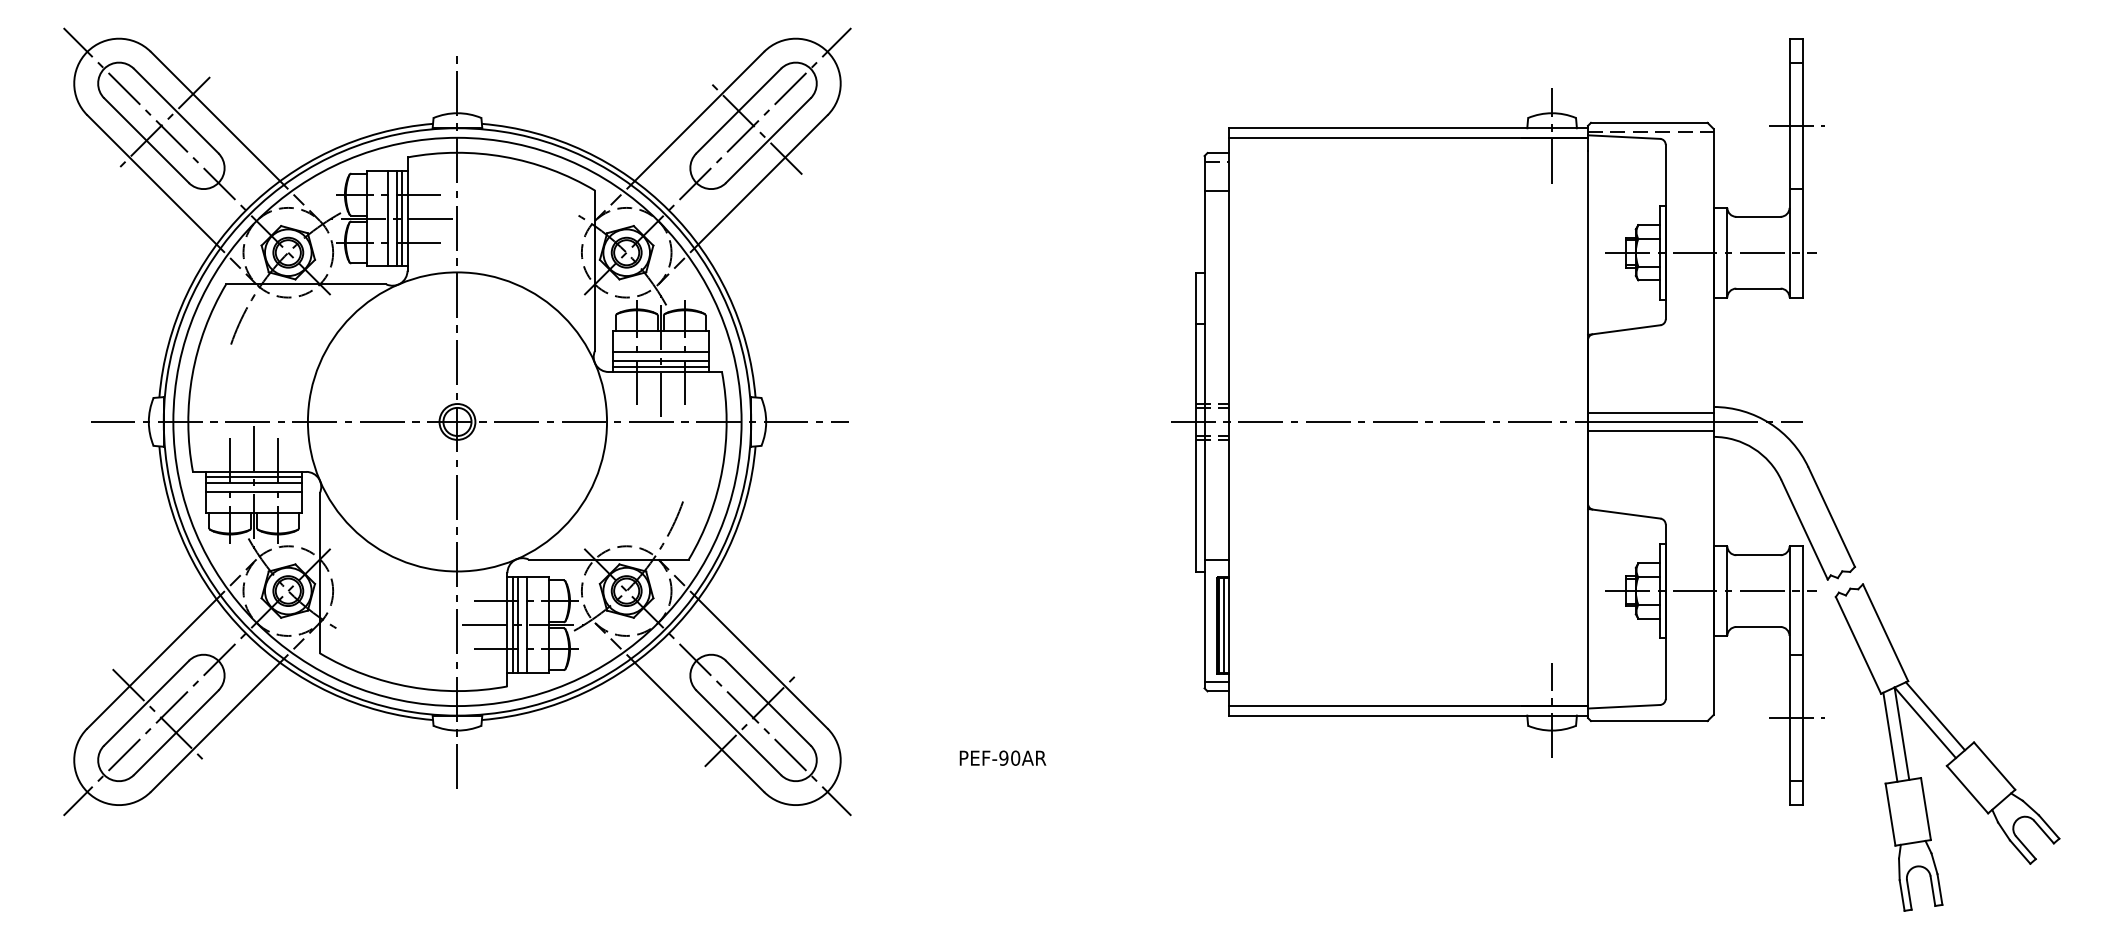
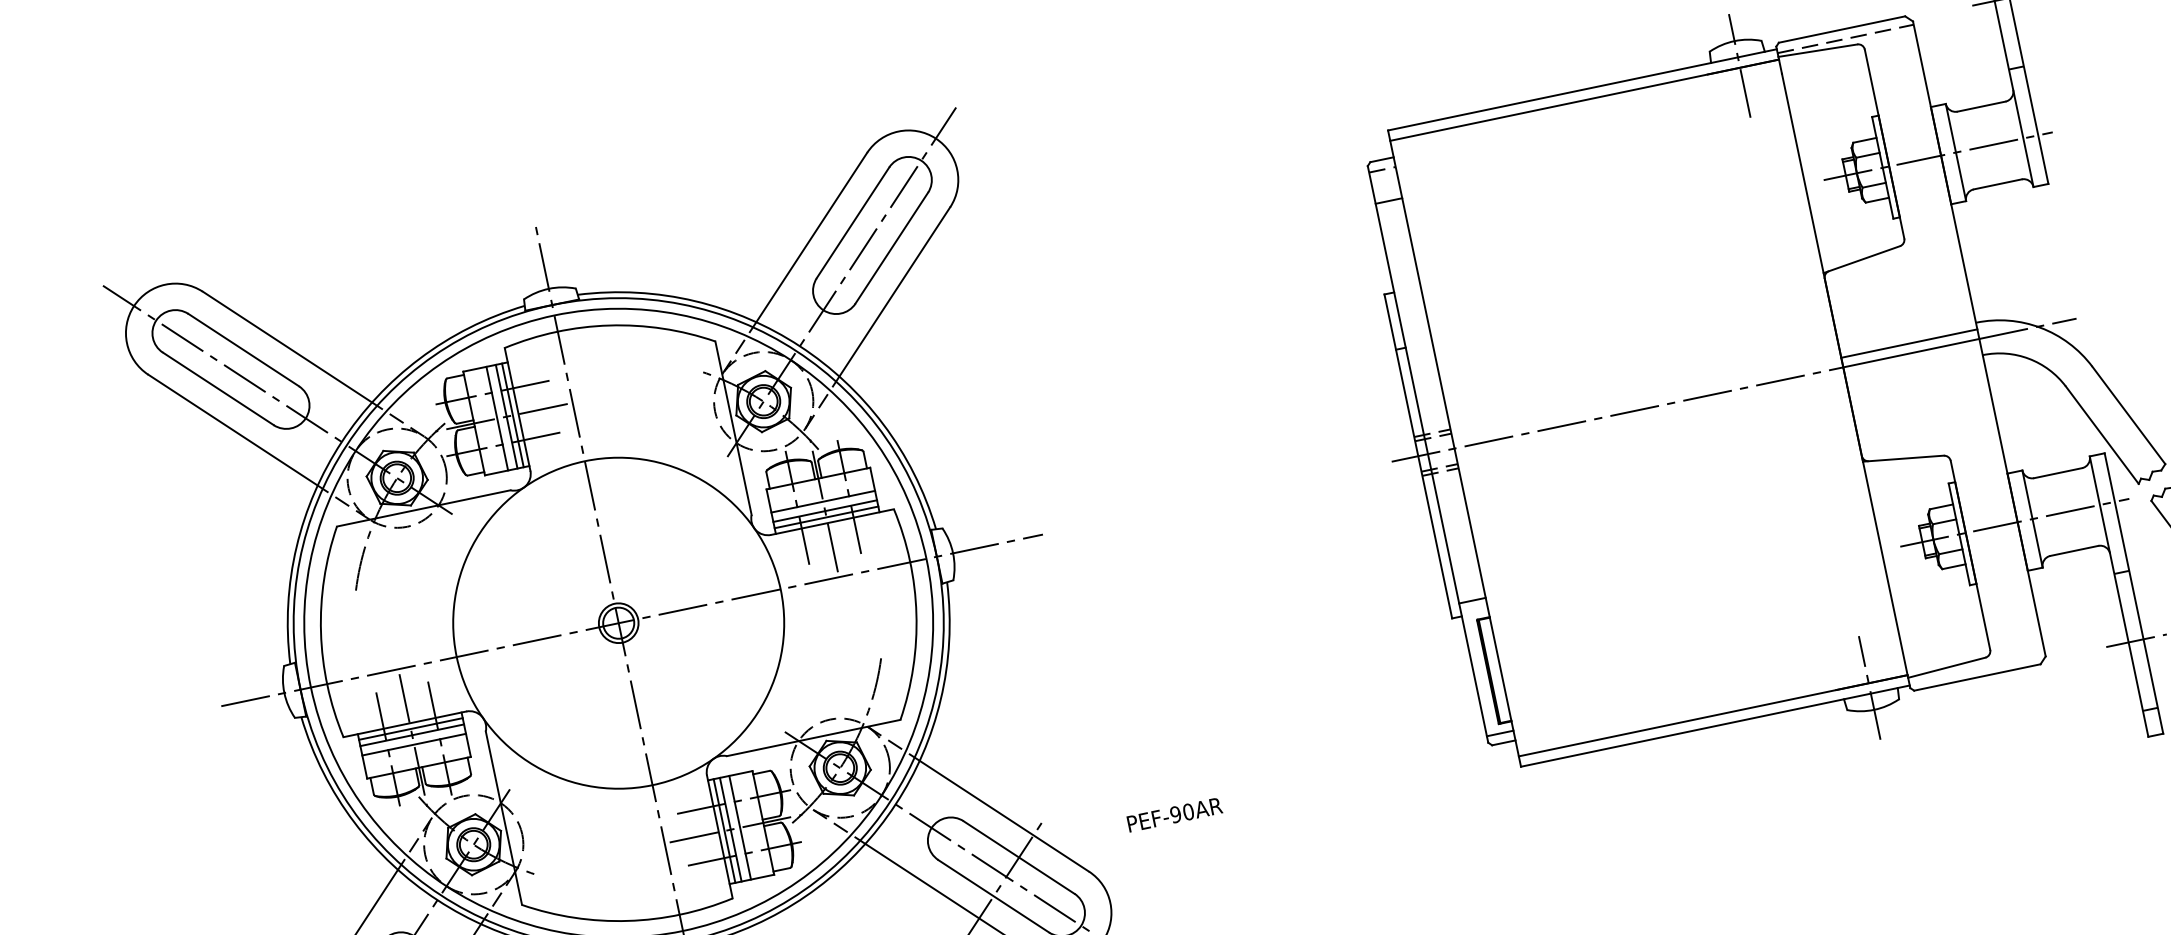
line: (163, 123) -> (232, 366), removed
line: (755, 127) -> (874, 236), removed
line: (1650, 430) -> (1912, 362), removed
line: (1223, 625) -> (1494, 670), removed
text: (1002, 757) -> (1174, 814), moved

